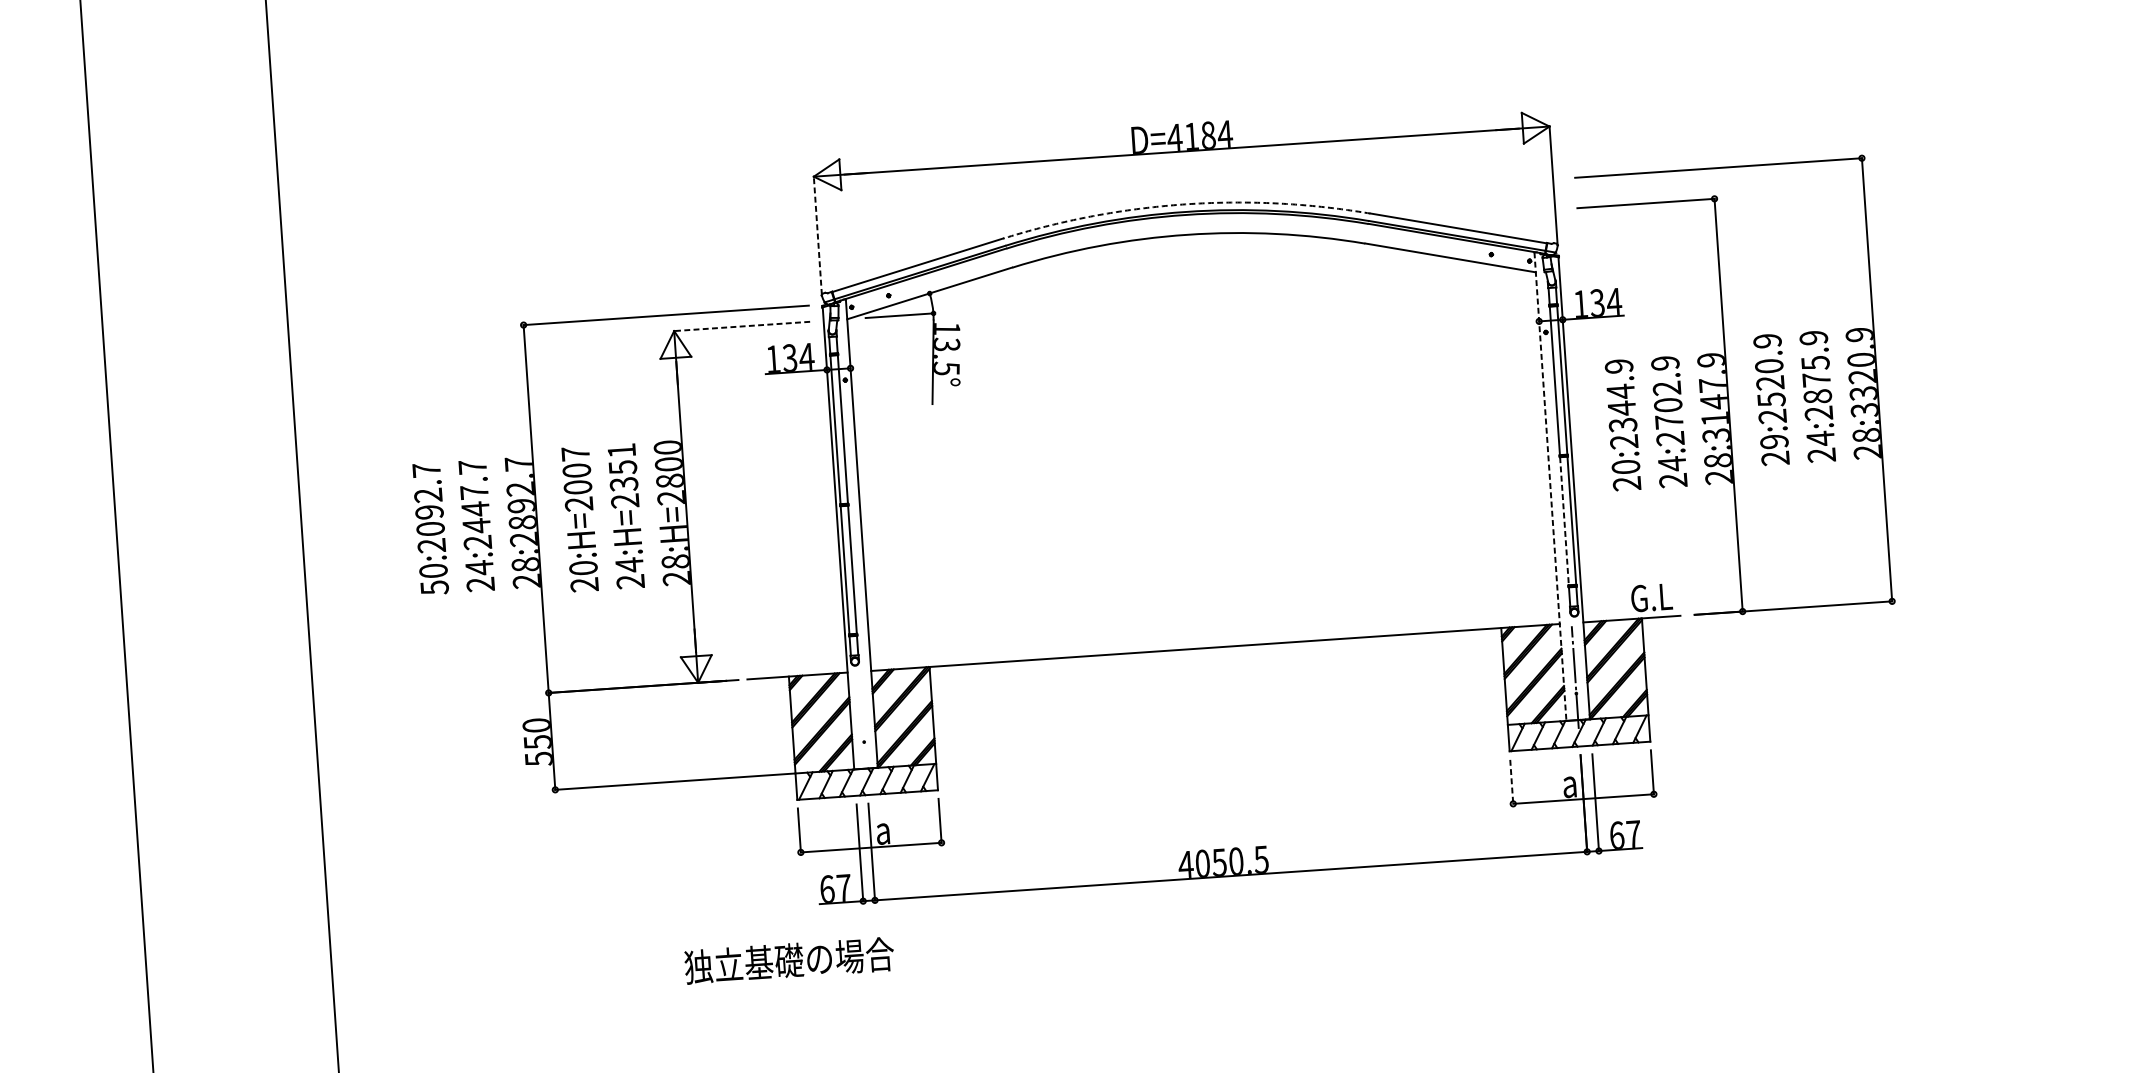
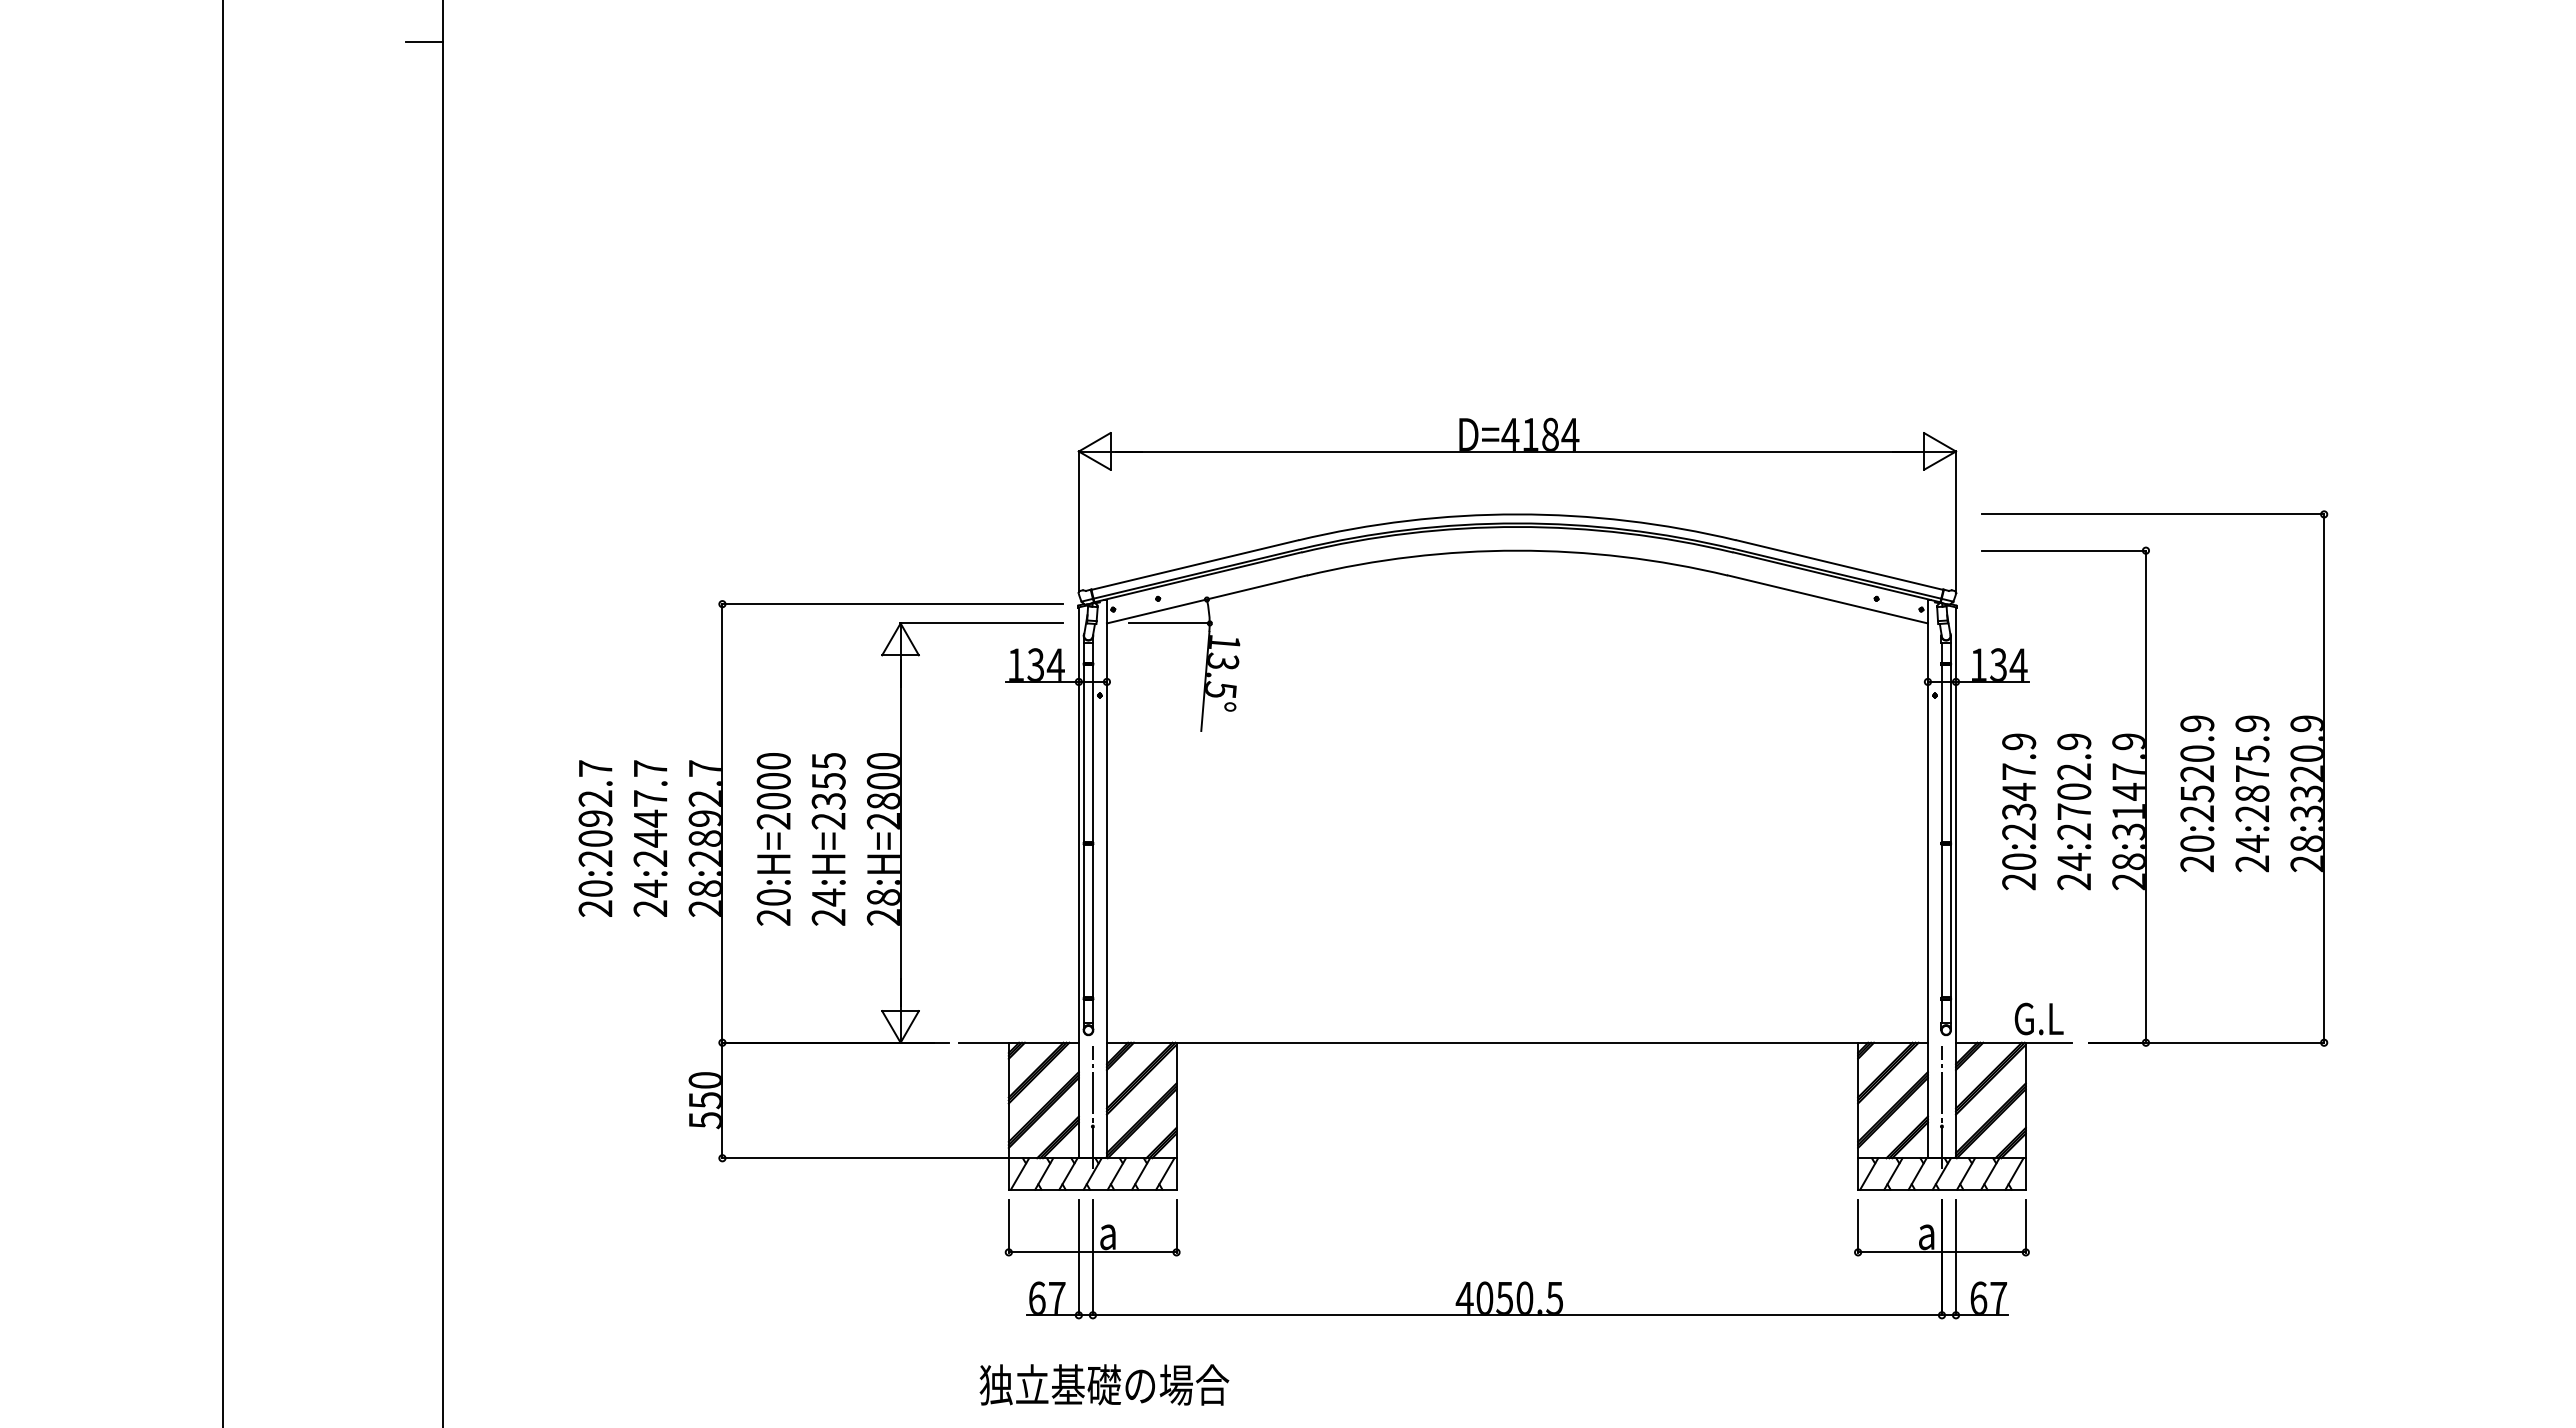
arc: (1185, 204) -> (1517, 514), dashed -> solid
line: (817, 235) -> (1078, 521), dashed -> solid
line: (742, 326) -> (981, 623), dashed -> solid
text: (1620, 391) -> (2018, 771), 20:2344.9 -> 20:2347.9
text: (1774, 441) -> (2197, 843), 29:2520.9 -> 20:2520.9
text: (621, 451) -> (828, 761), 24:H=2351 -> 24:H=2355
text: (575, 453) -> (773, 760), 20:H=2007 -> 20:H=2000
line: (1550, 487) -> (1927, 879), dashed -> solid
line: (1564, 521) -> (1941, 921), dashed -> solid
text: (434, 587) -> (595, 908), 50:2092.7 -> 20:2092.7
line: (862, 726) -> (1092, 1107), added
line: (1512, 782) -> (1858, 1226), dashed -> solid
text: (789, 960) -> (1104, 1384), moved

